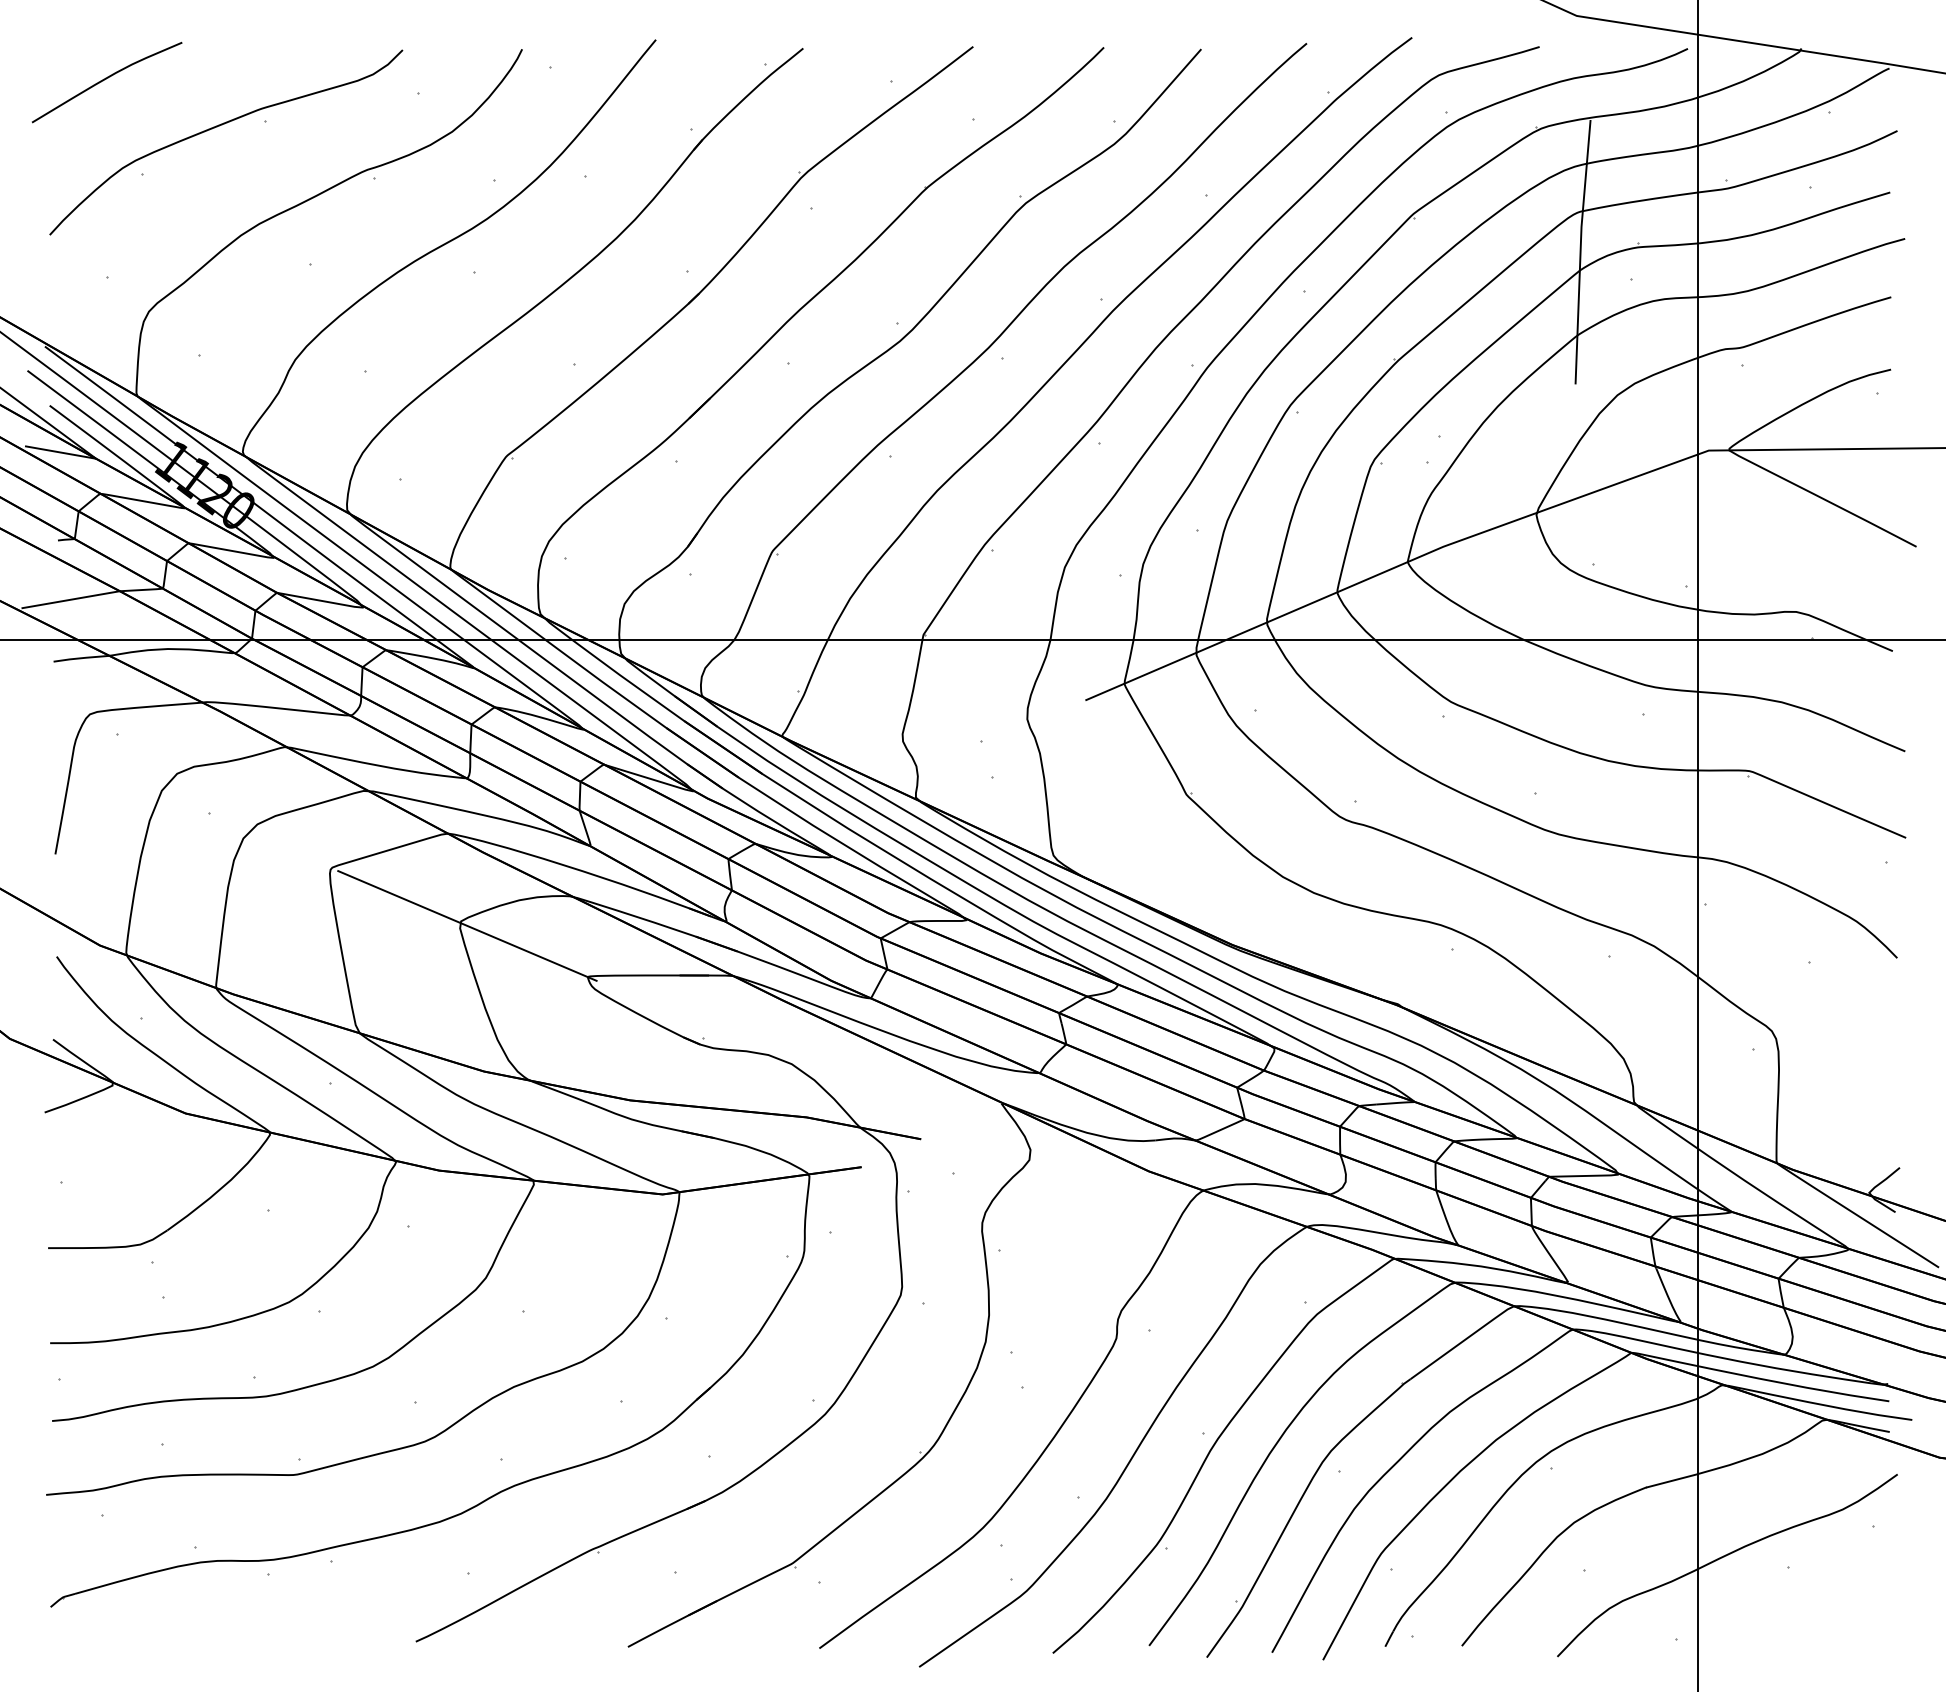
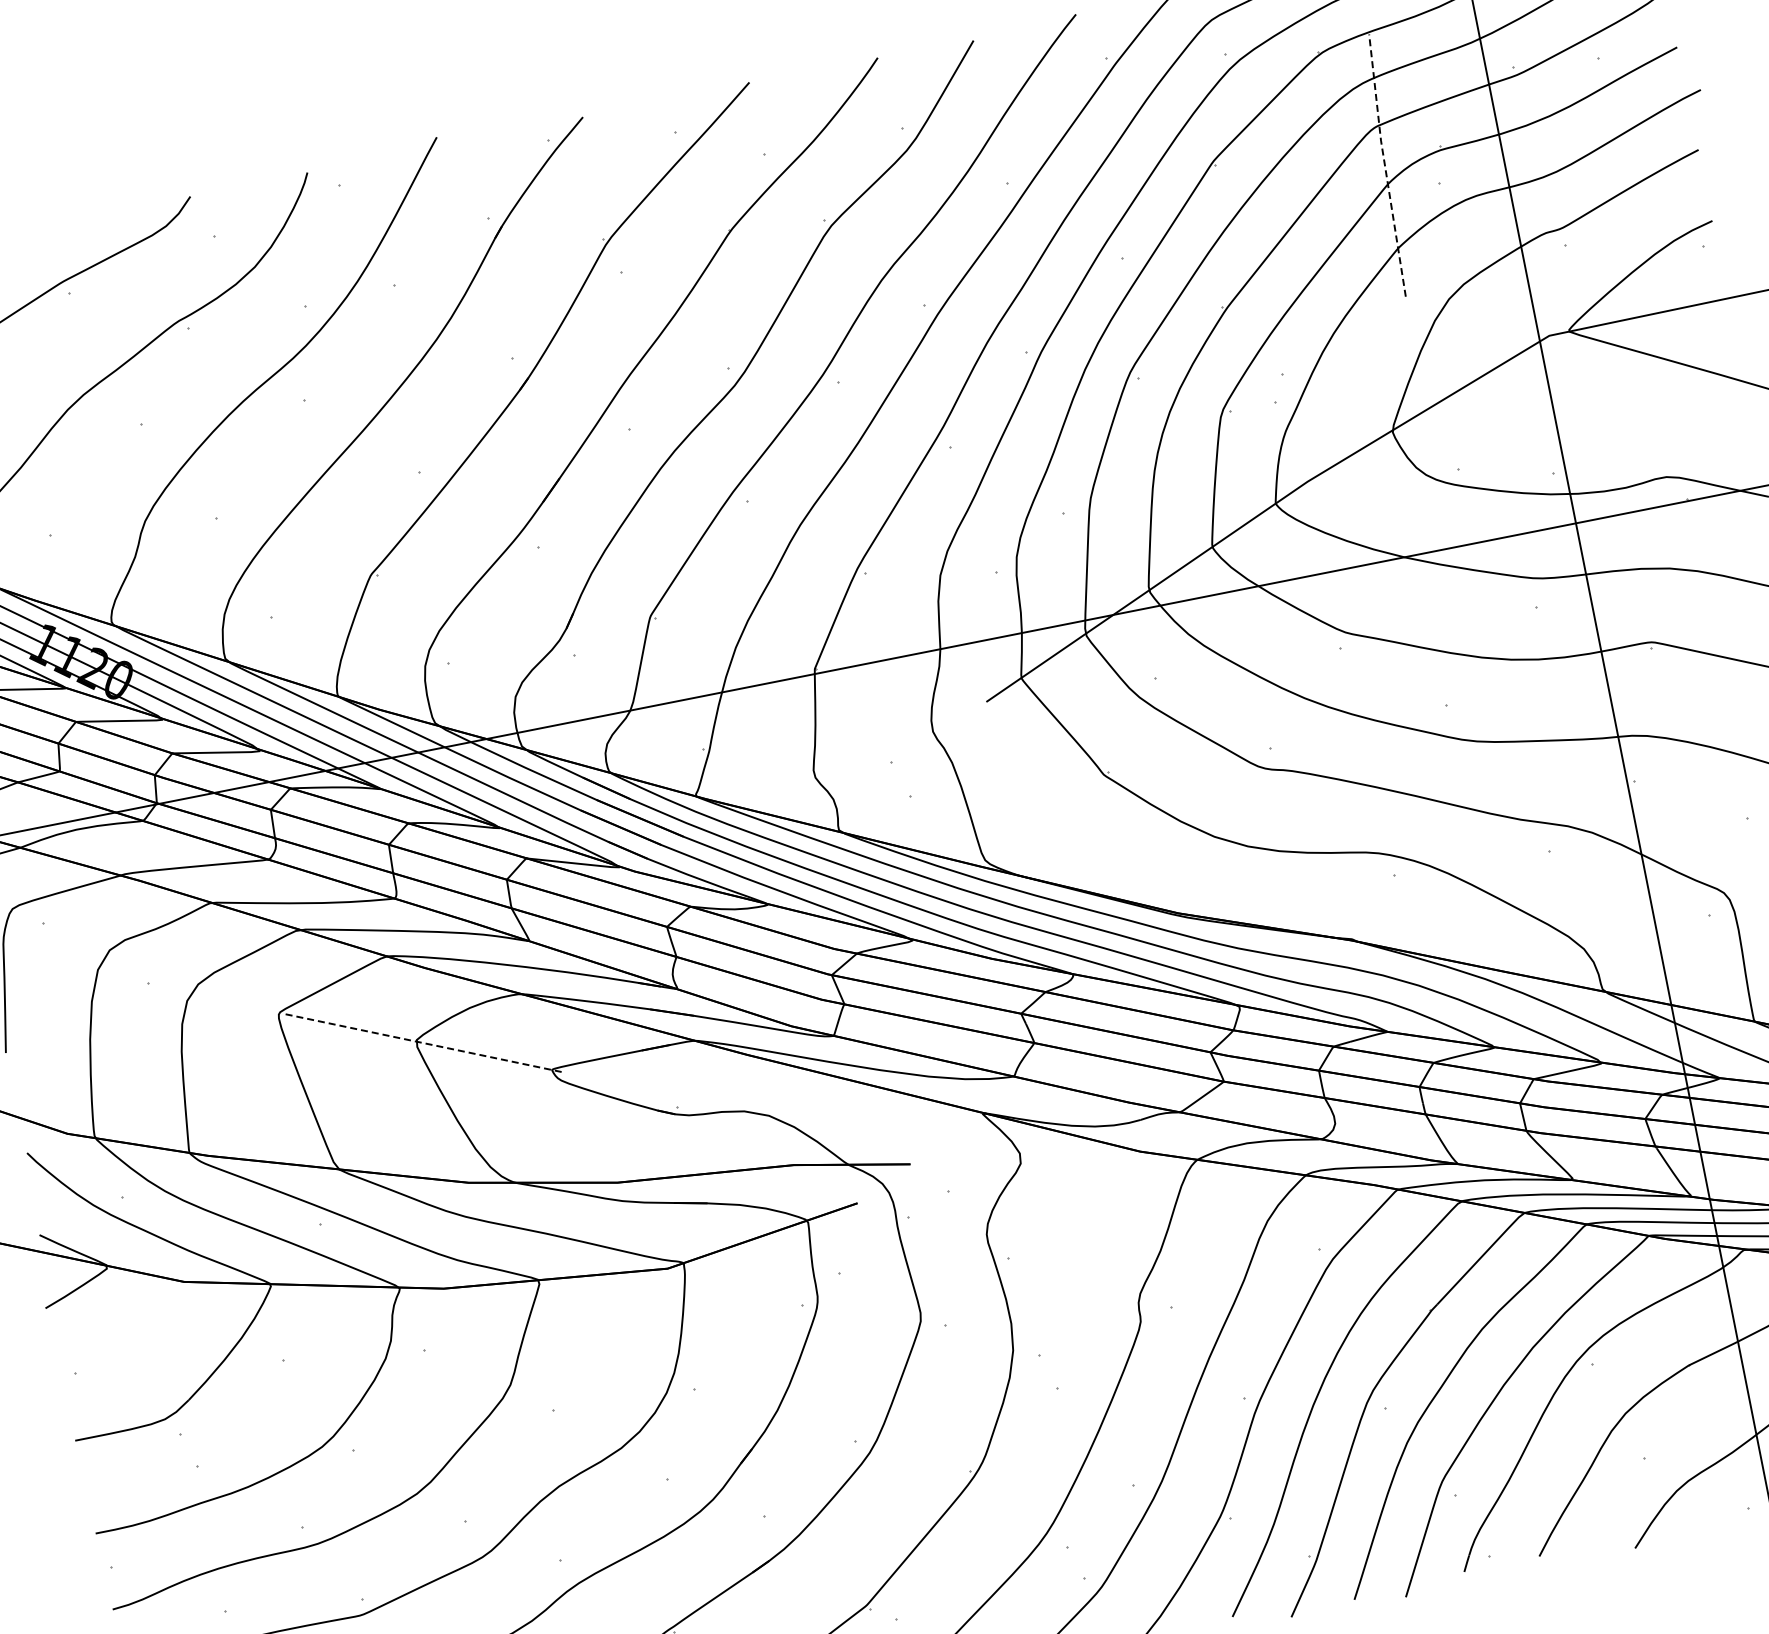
line: (1580, 250) -> (1384, 164), solid -> dashed
line: (467, 926) -> (424, 1043), solid -> dashed

